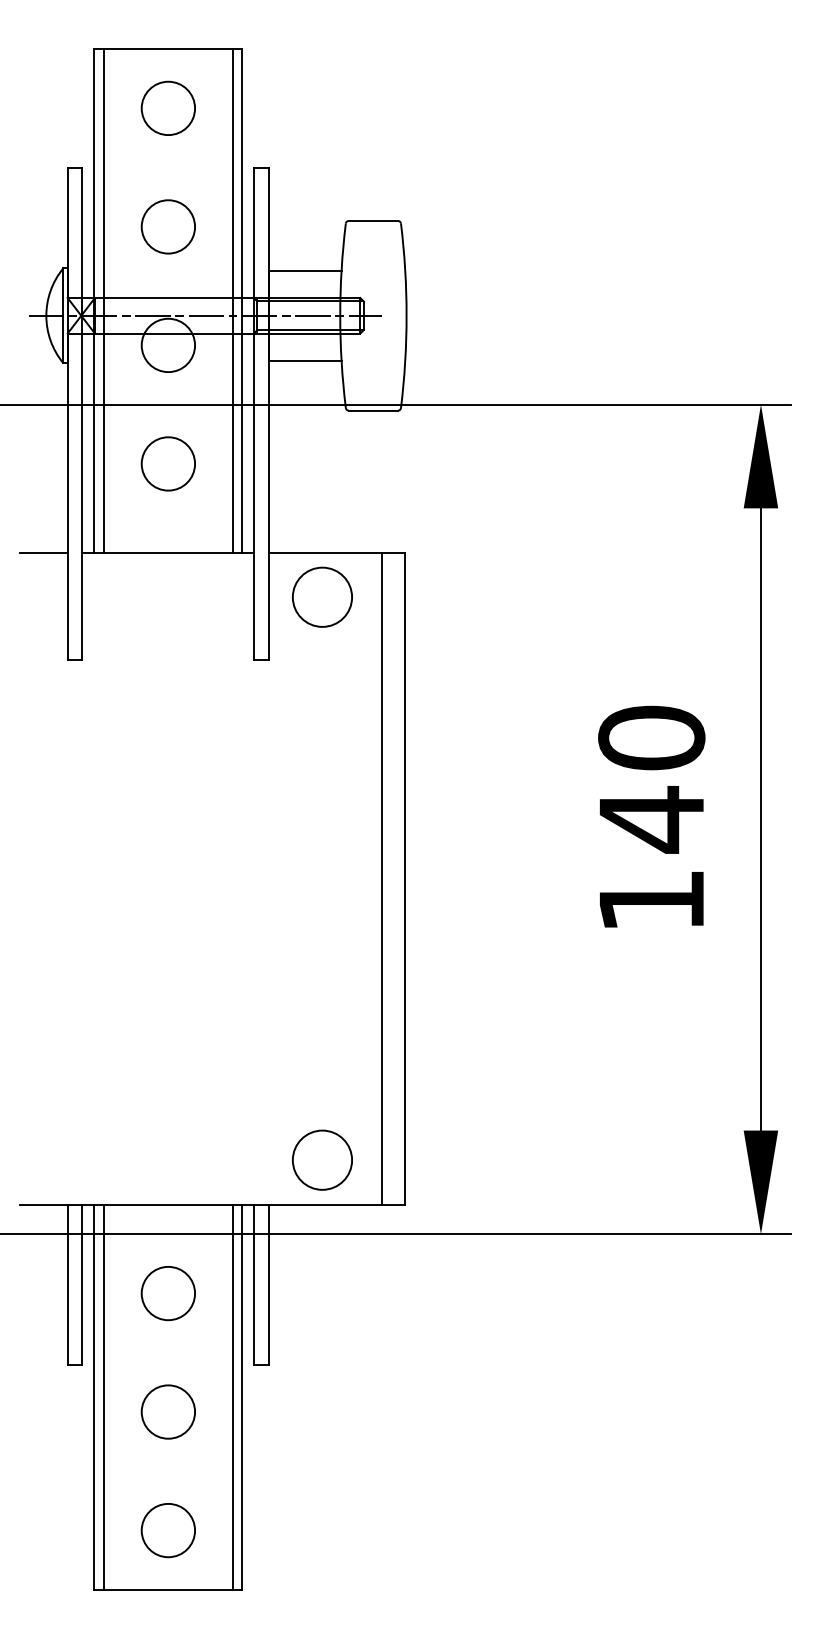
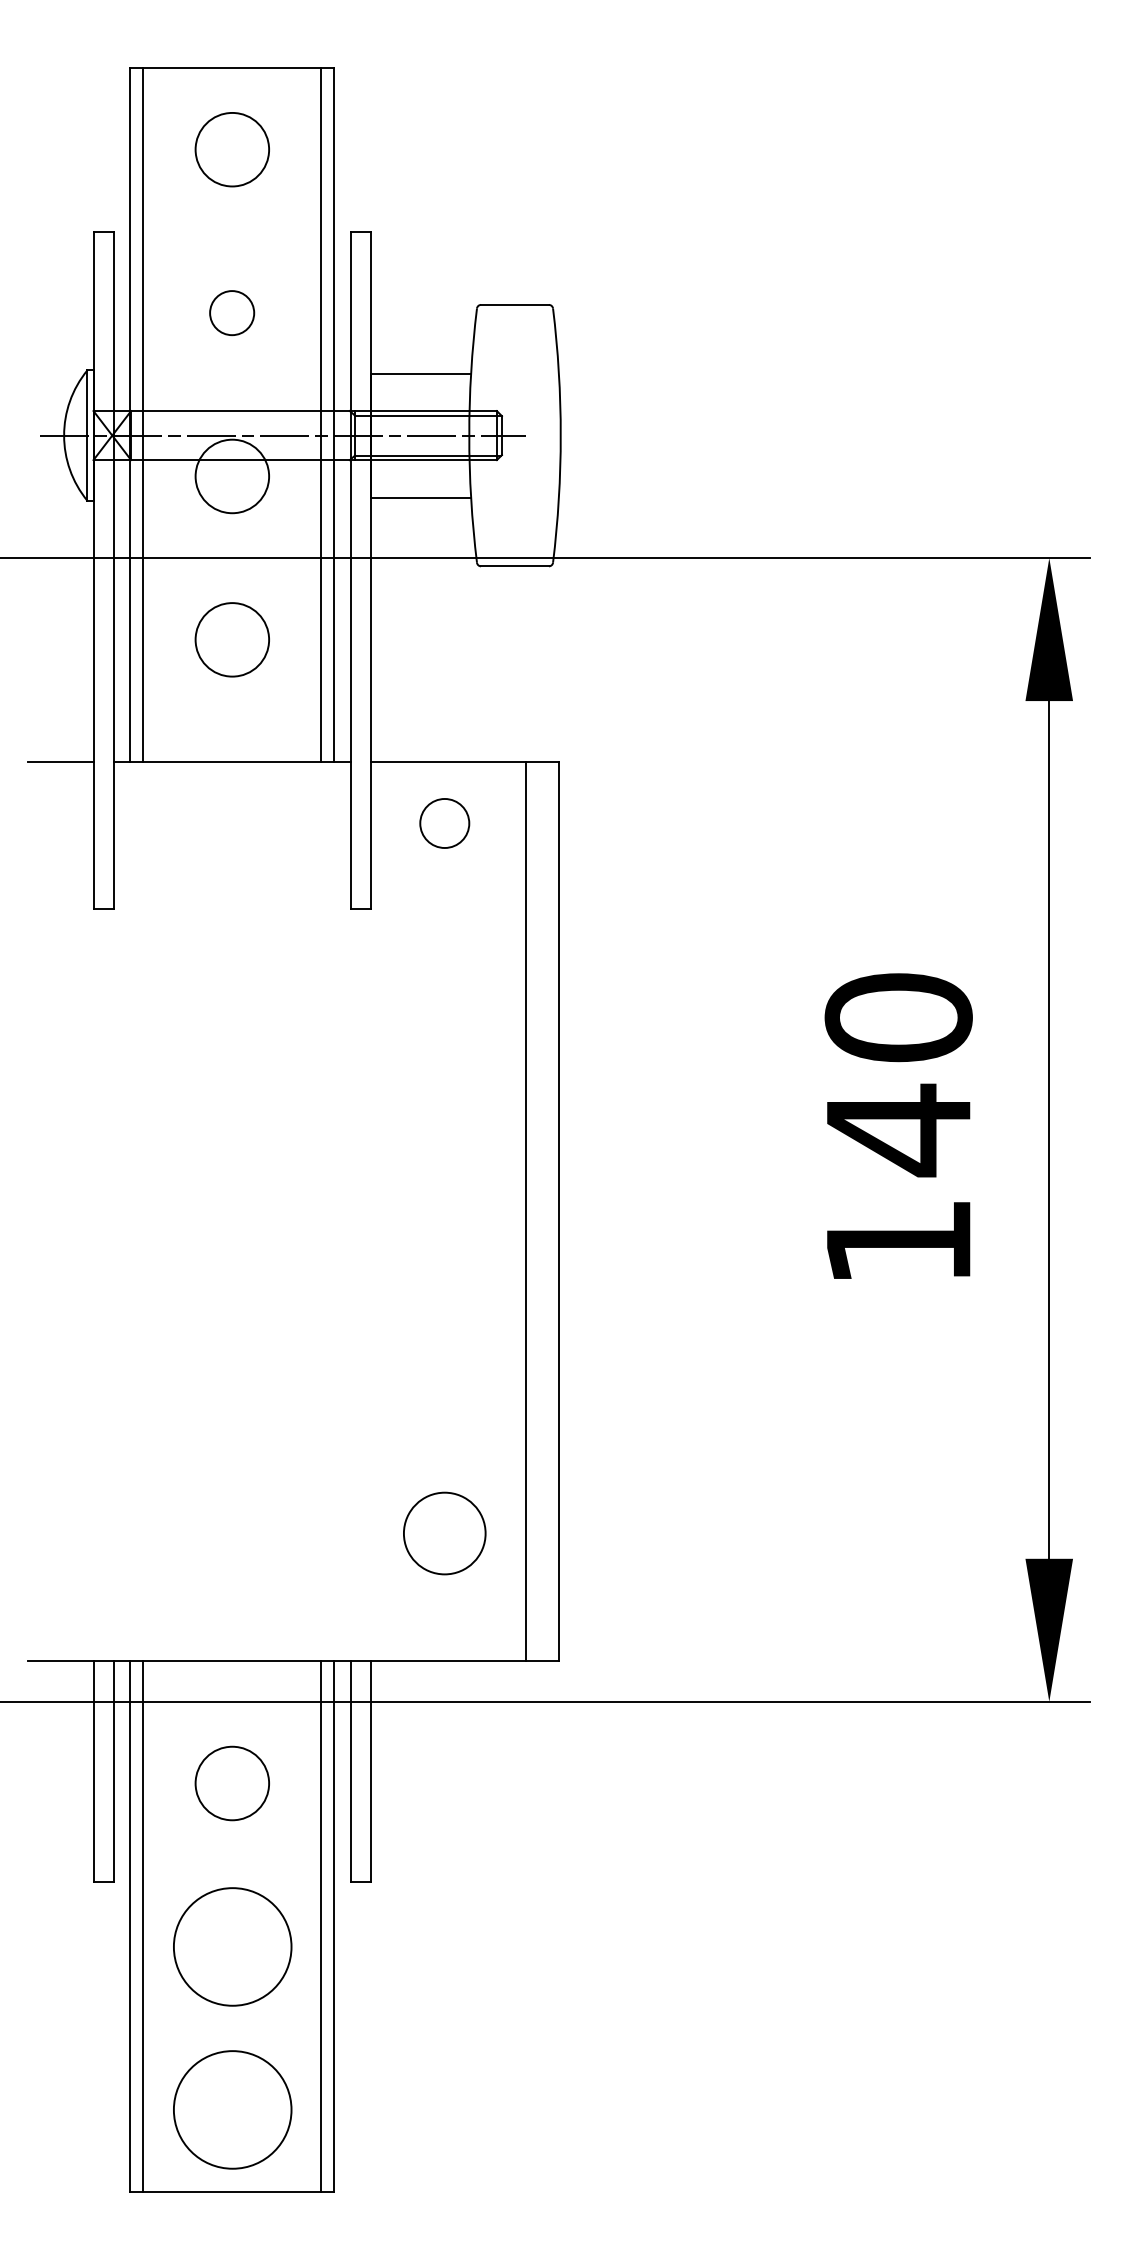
circle: (167, 226) -> (231, 312), size x0.6
circle: (322, 596) -> (444, 822), size x0.6
circle: (322, 1159) -> (444, 1532), moved
circle: (167, 1411) -> (231, 1946), size x1.6
circle: (167, 1530) -> (231, 2110), size x1.6

